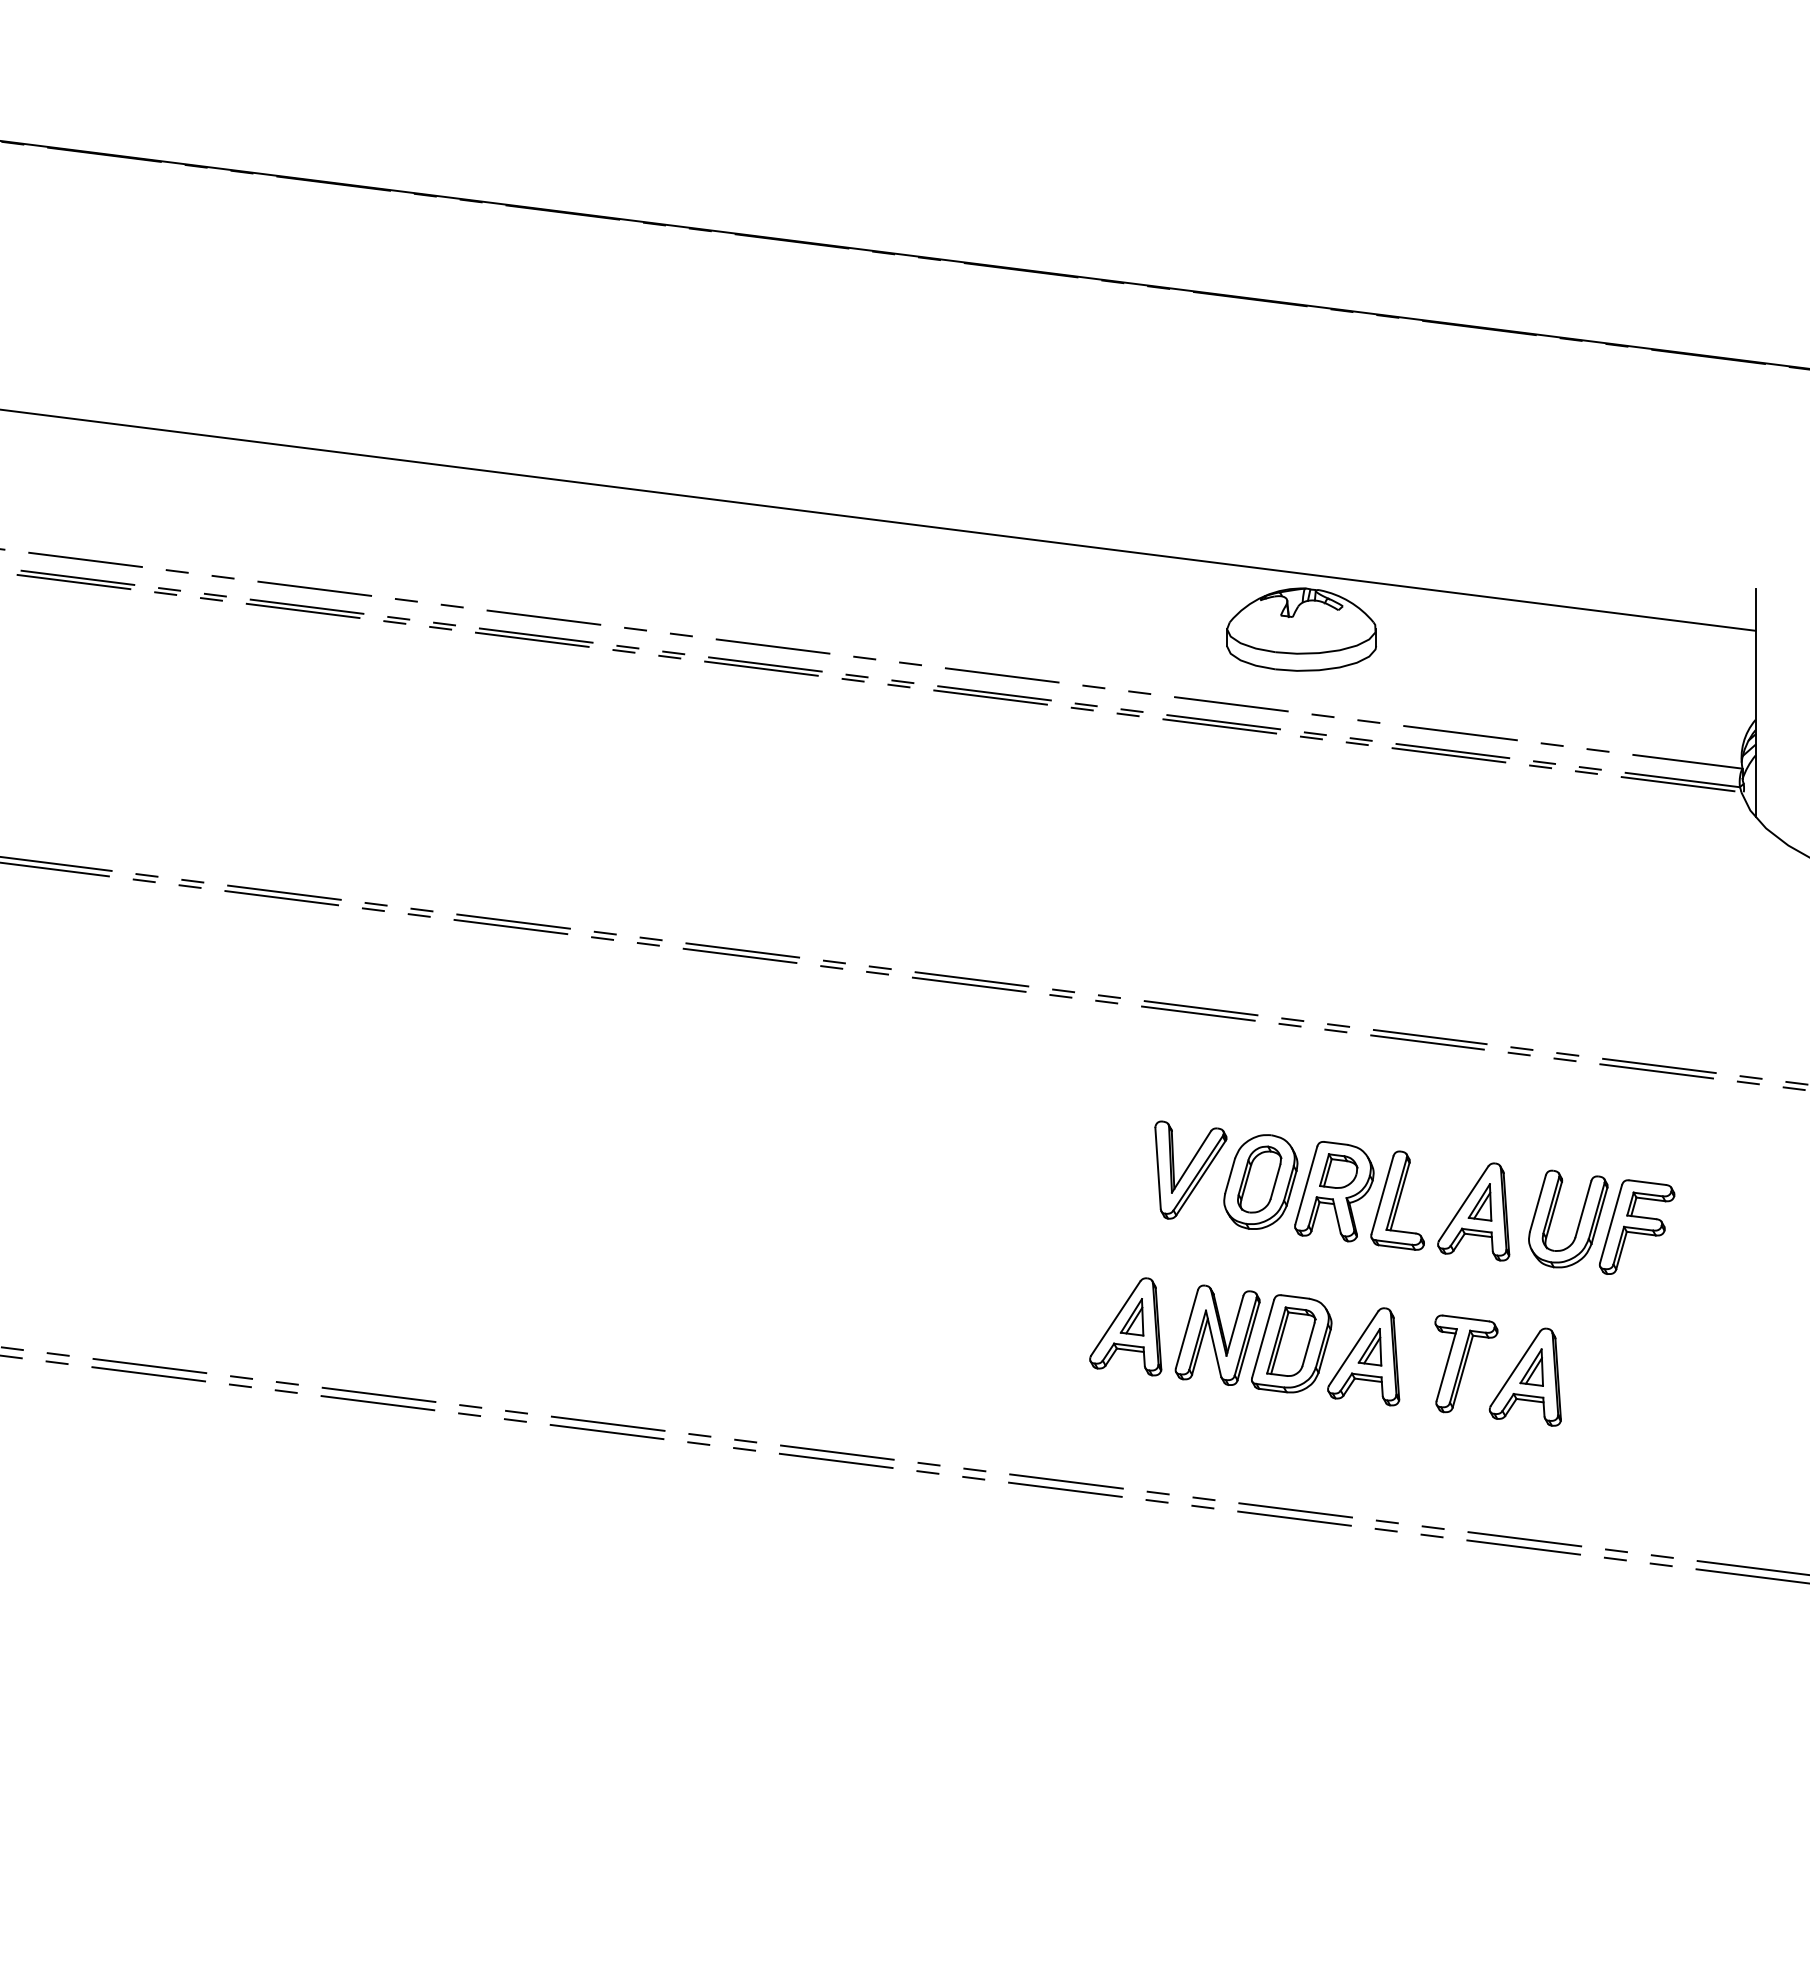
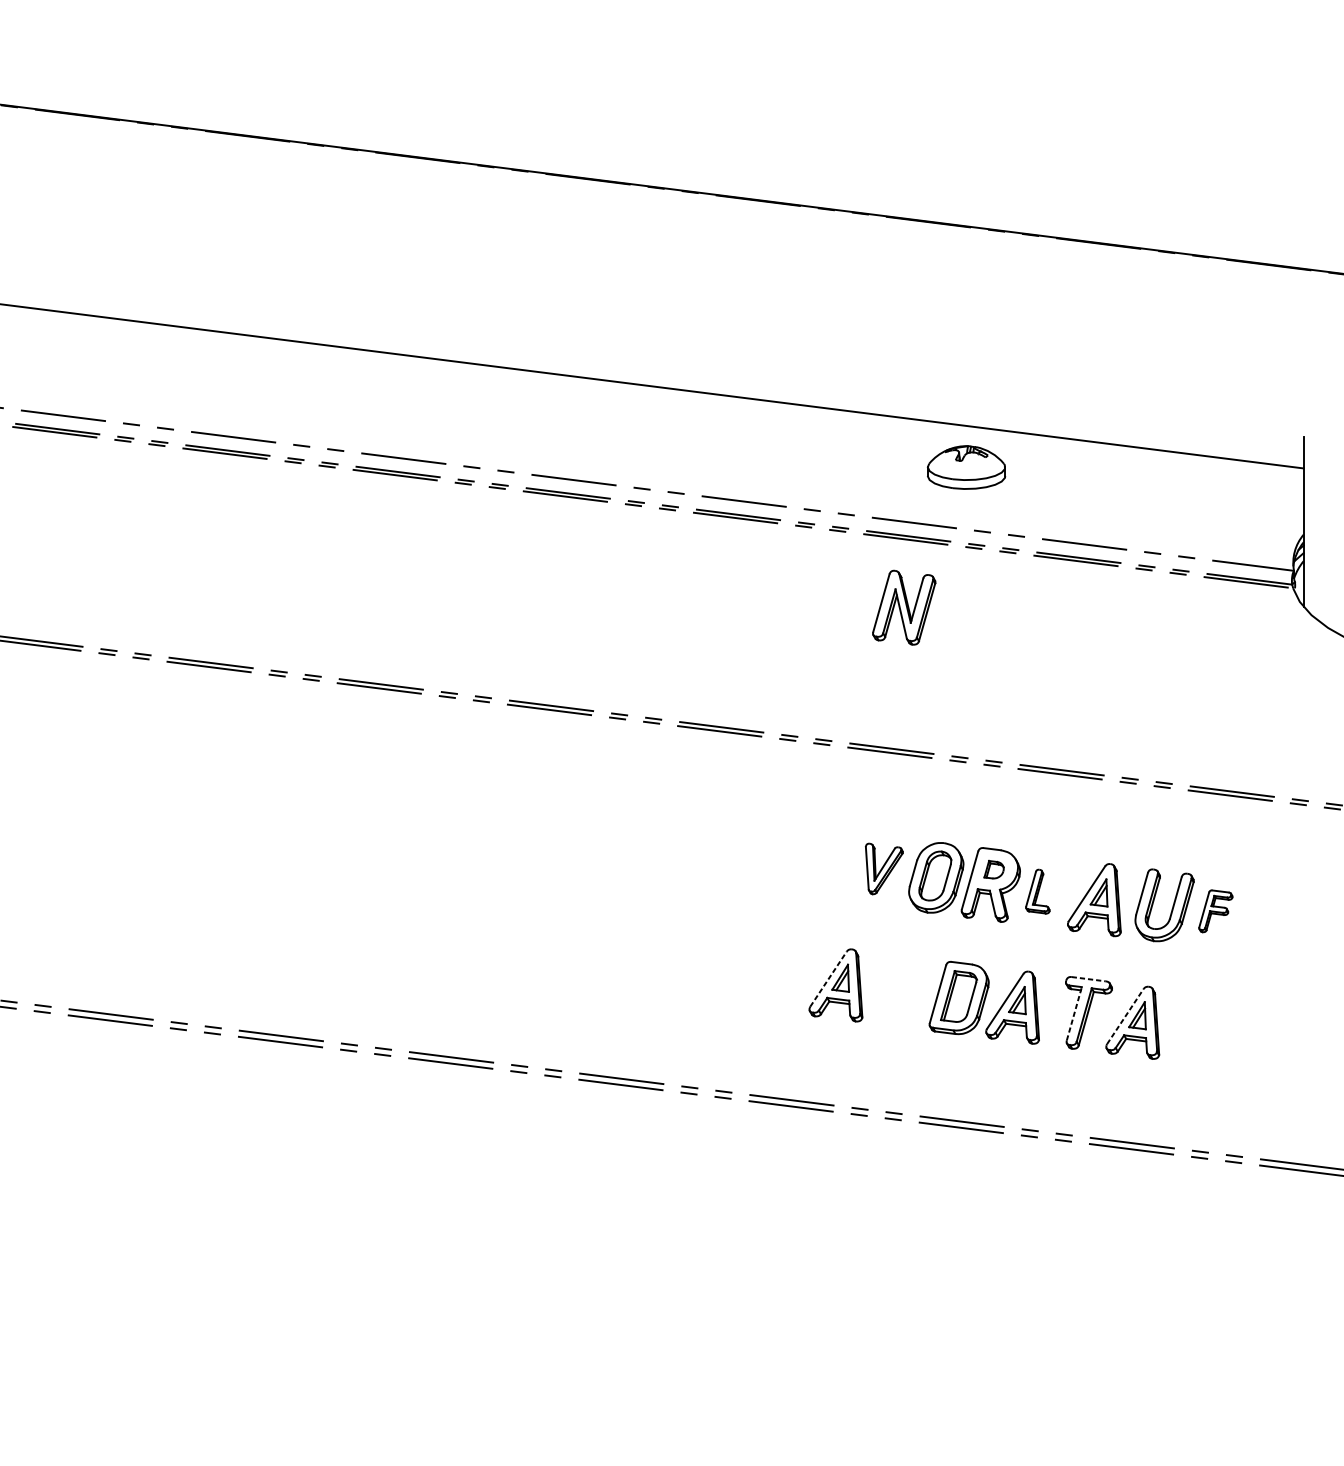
part: (1301, 629) -> (966, 467), size x0.7
part: (1190, 1169) -> (884, 868), size x0.7
part: (1338, 1170) -> (993, 869), size x0.7
part: (1397, 1200) -> (1037, 891), size x0.6
part: (1637, 1226) -> (1216, 910), size x0.6
line: (1116, 1318) -> (829, 979), solid -> dashed
line: (1466, 1318) -> (1089, 979), solid -> dashed
part: (1217, 1334) -> (904, 607), moved
line: (1446, 1364) -> (1074, 1013), solid -> dashed
line: (1515, 1368) -> (1125, 1016), solid -> dashed

